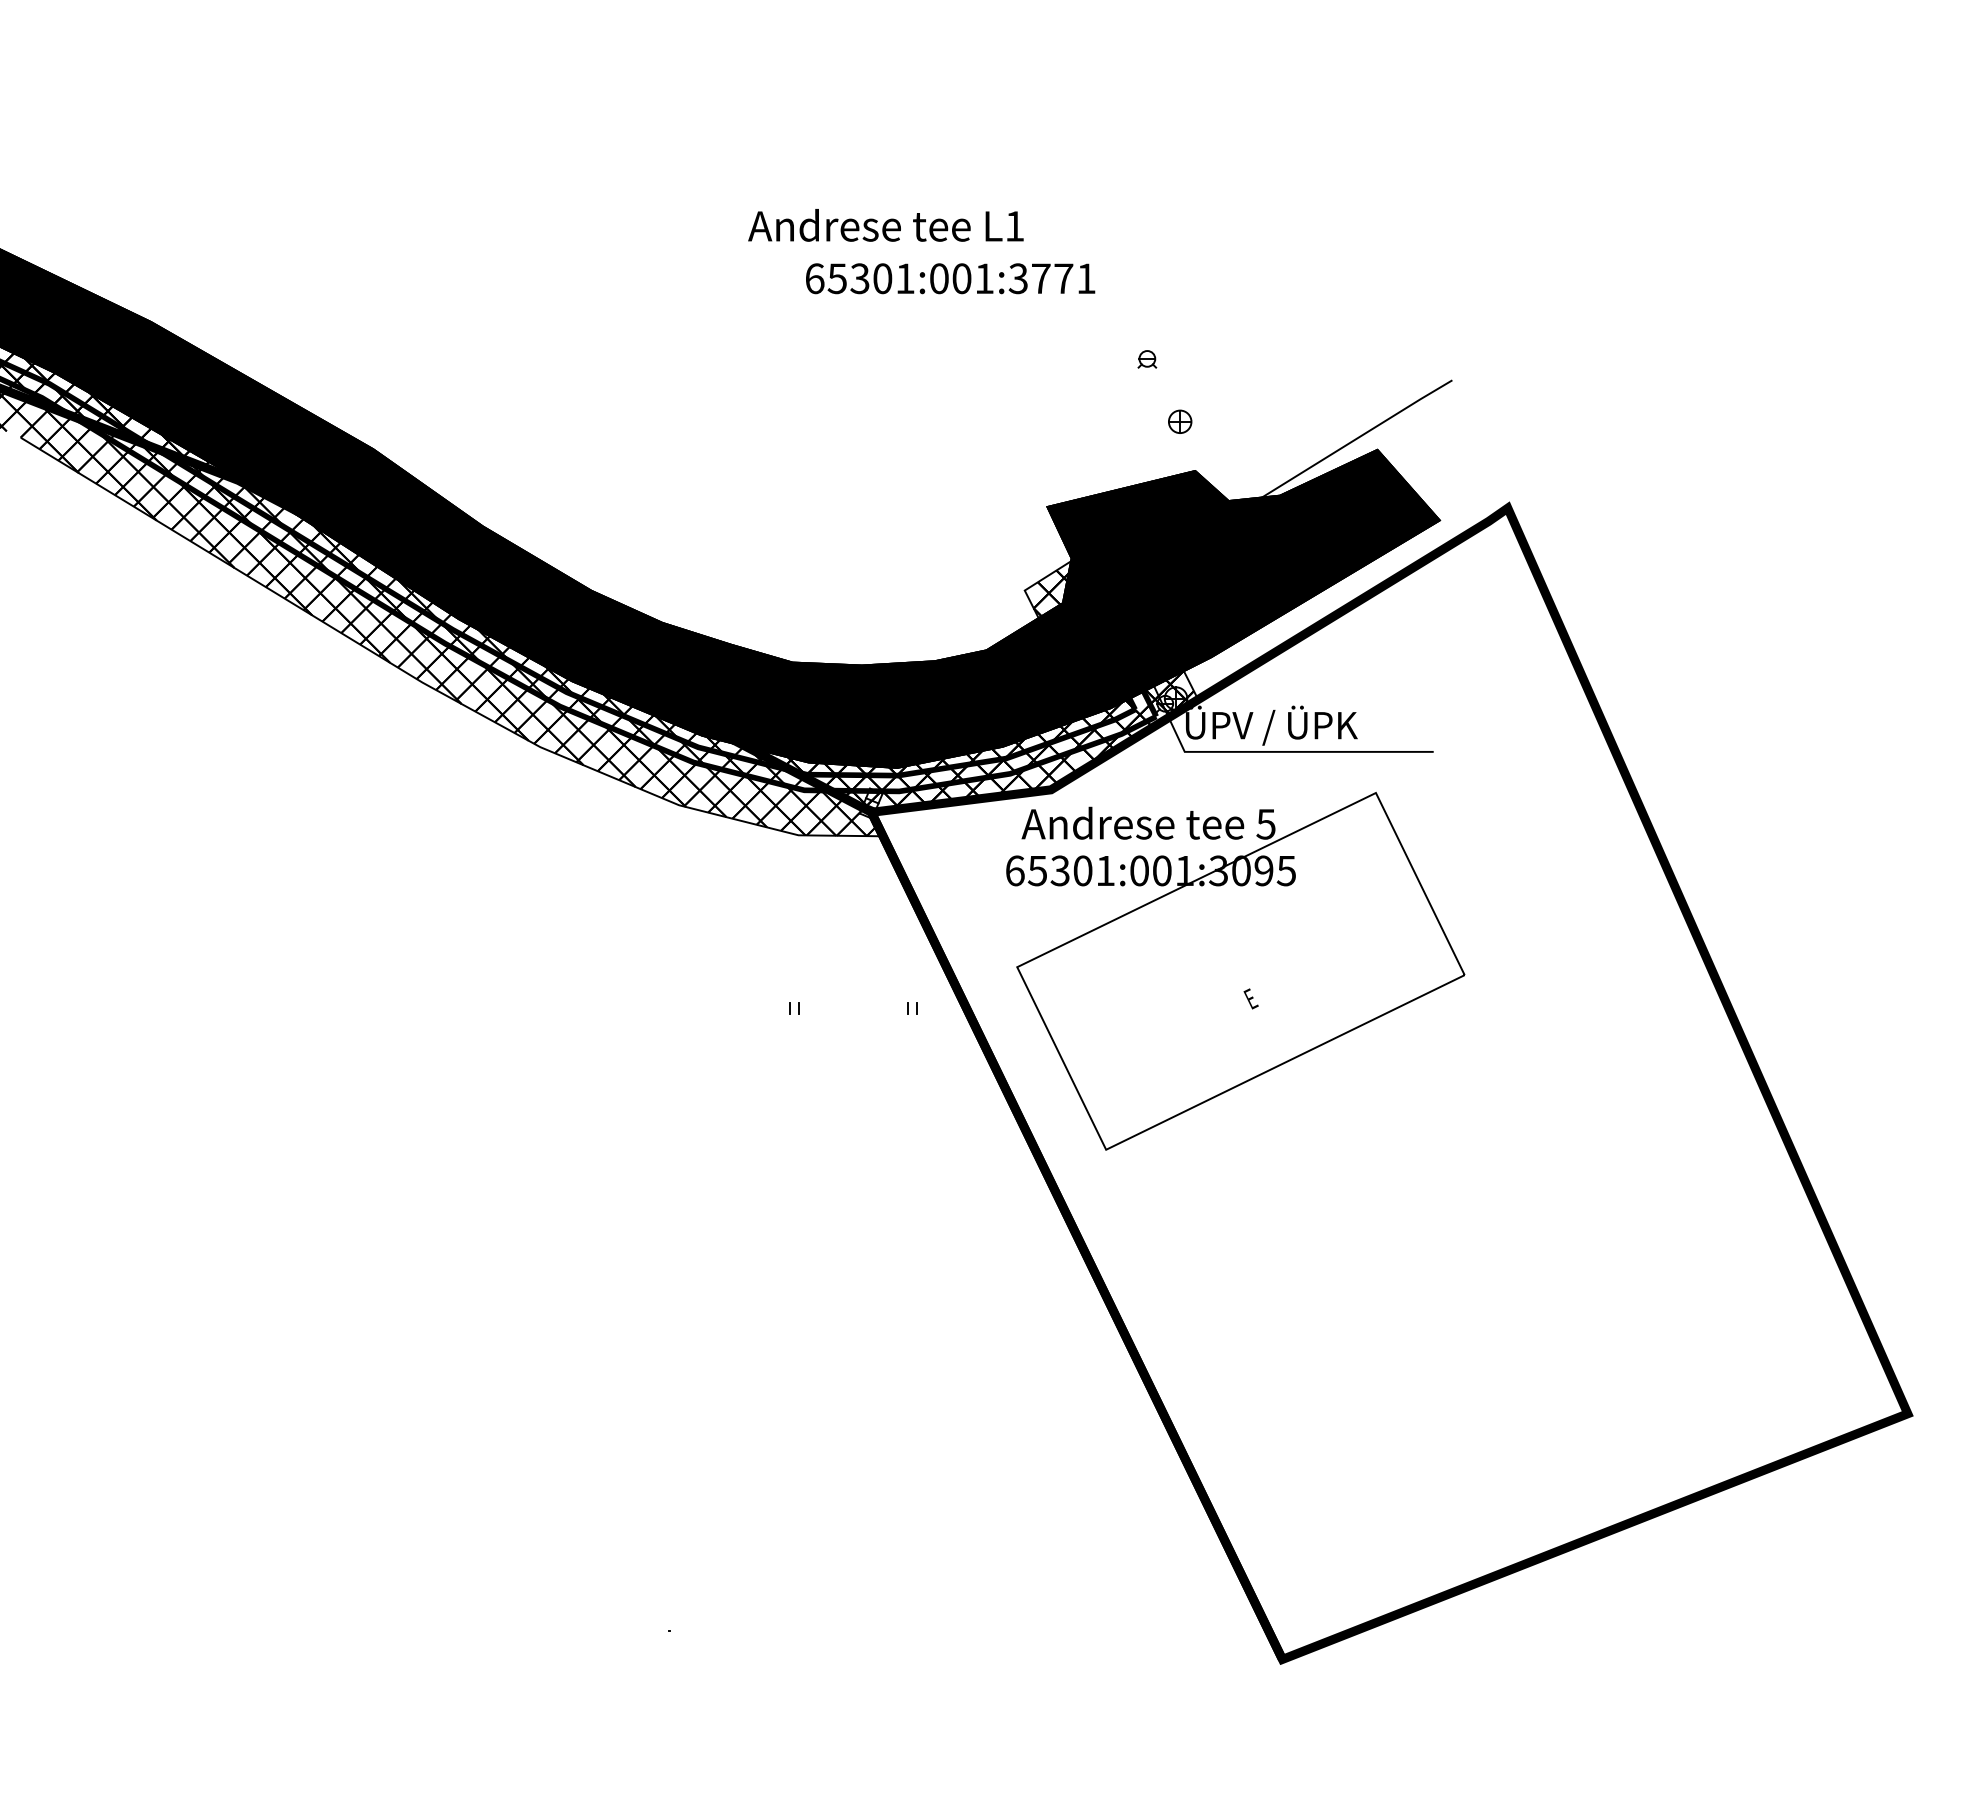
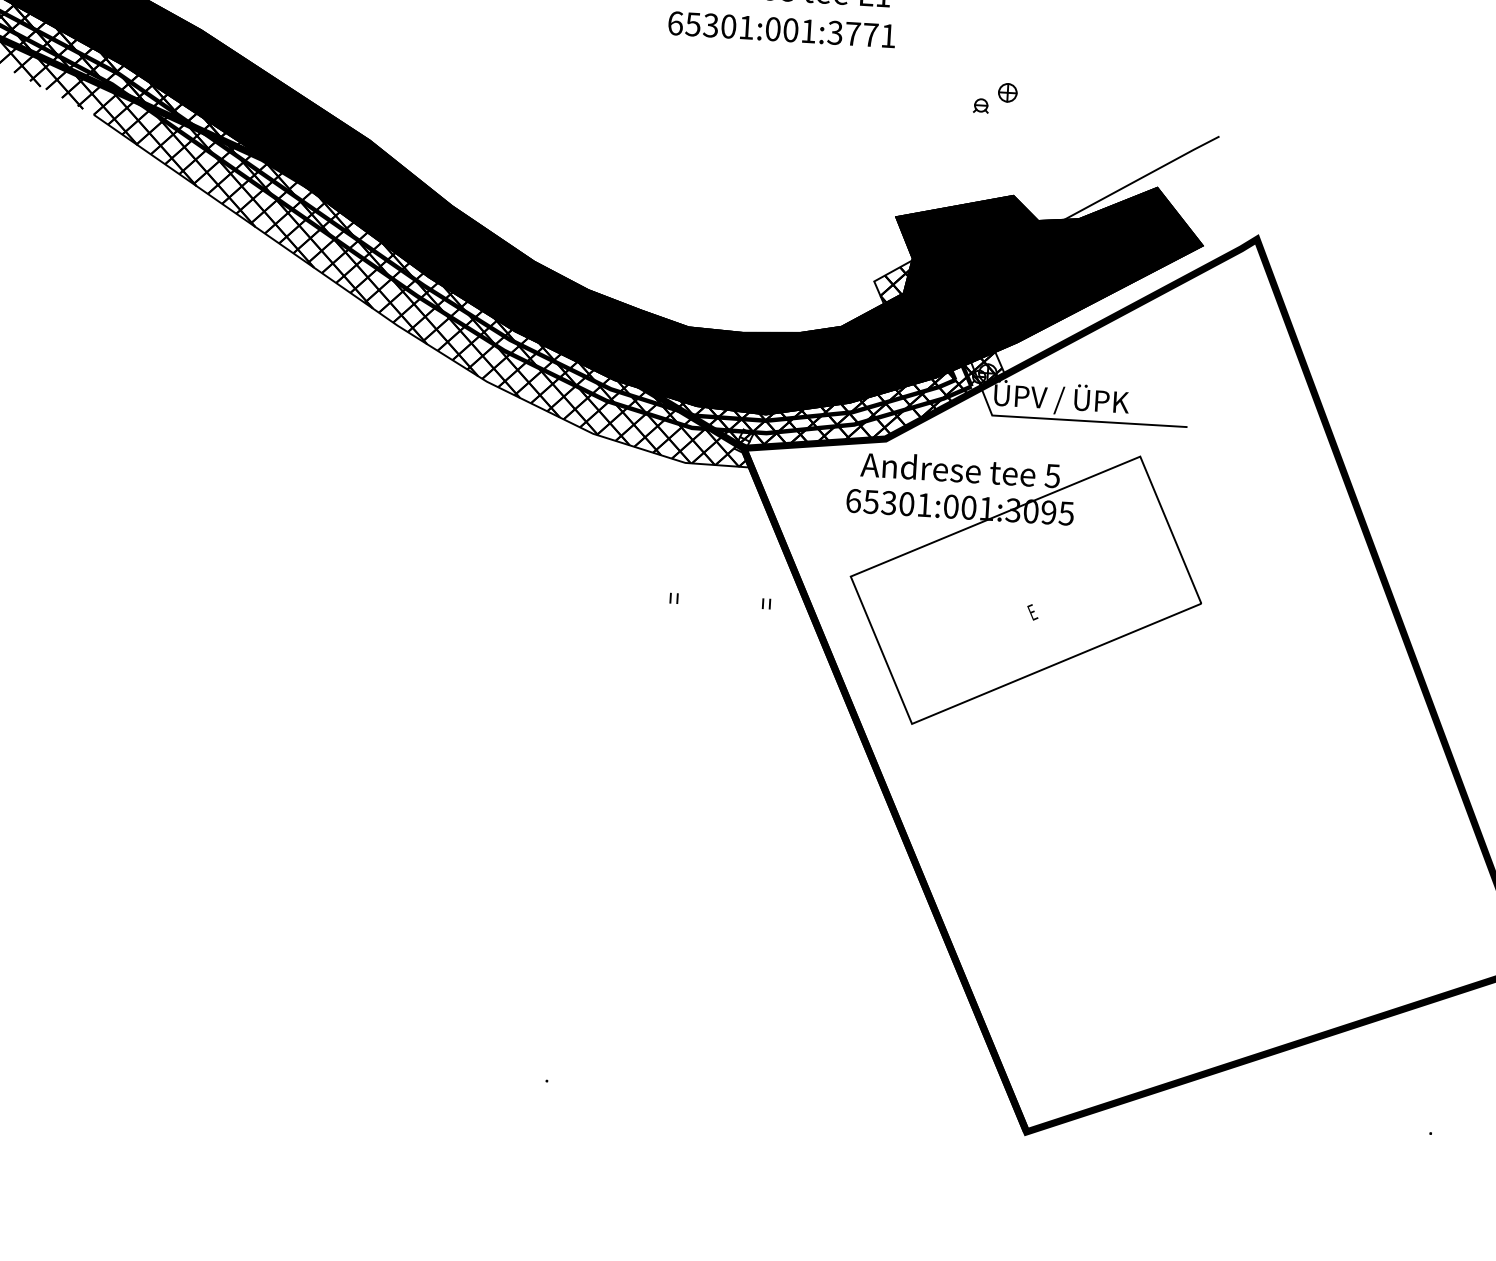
text: (950, 278) -> (781, 29), moved
part: (1180, 421) -> (1008, 92), moved

